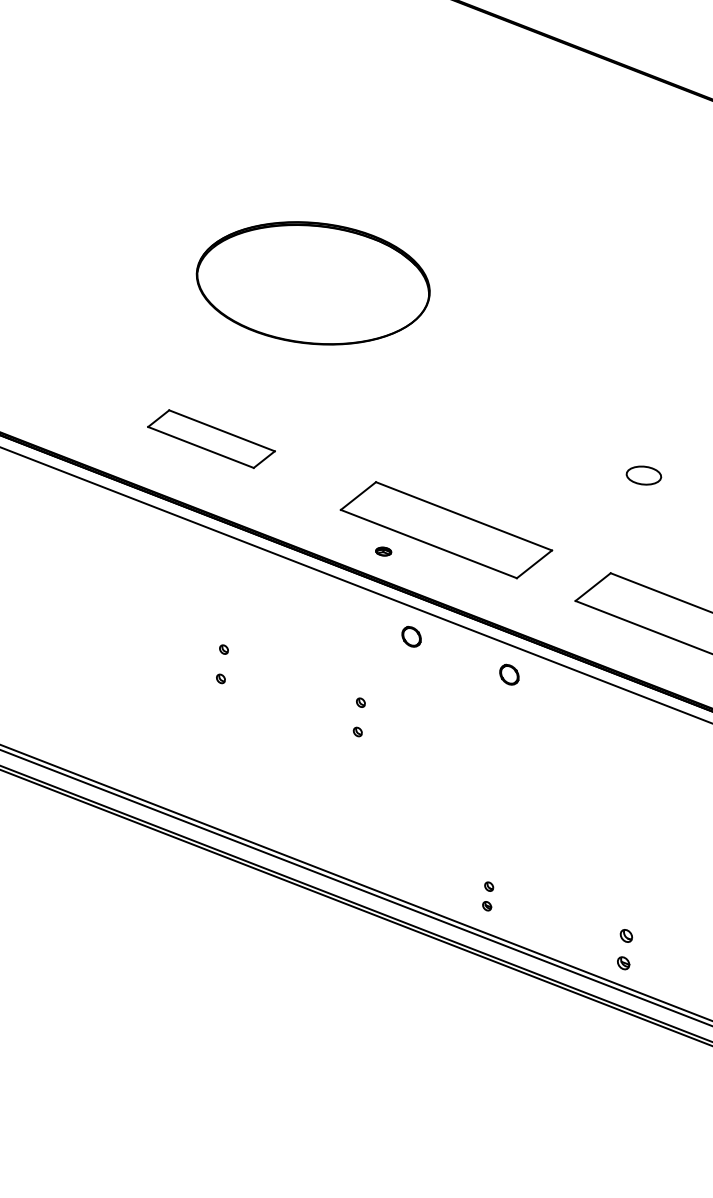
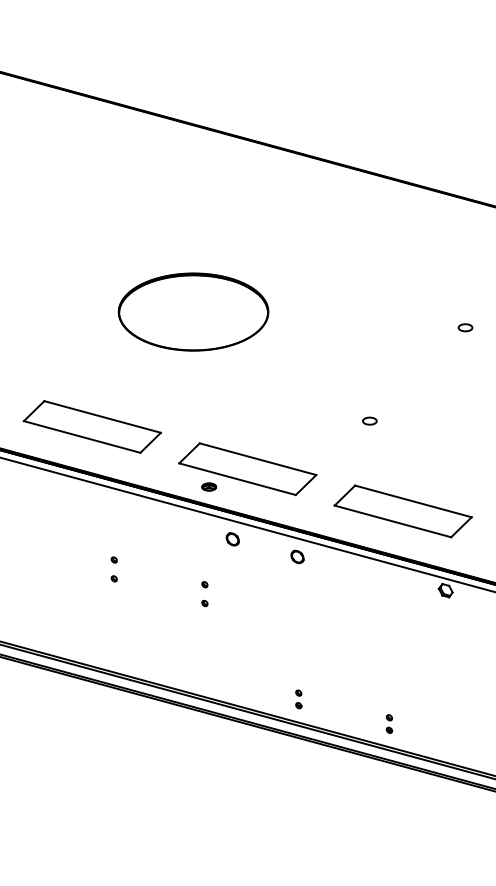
part: (313, 282) -> (193, 311), moved
part: (210, 438) -> (91, 426), size x1.67
part: (643, 474) -> (369, 420), size x0.62
part: (384, 550) -> (209, 486), size x1.43
part: (625, 948) -> (389, 723), size x0.71

